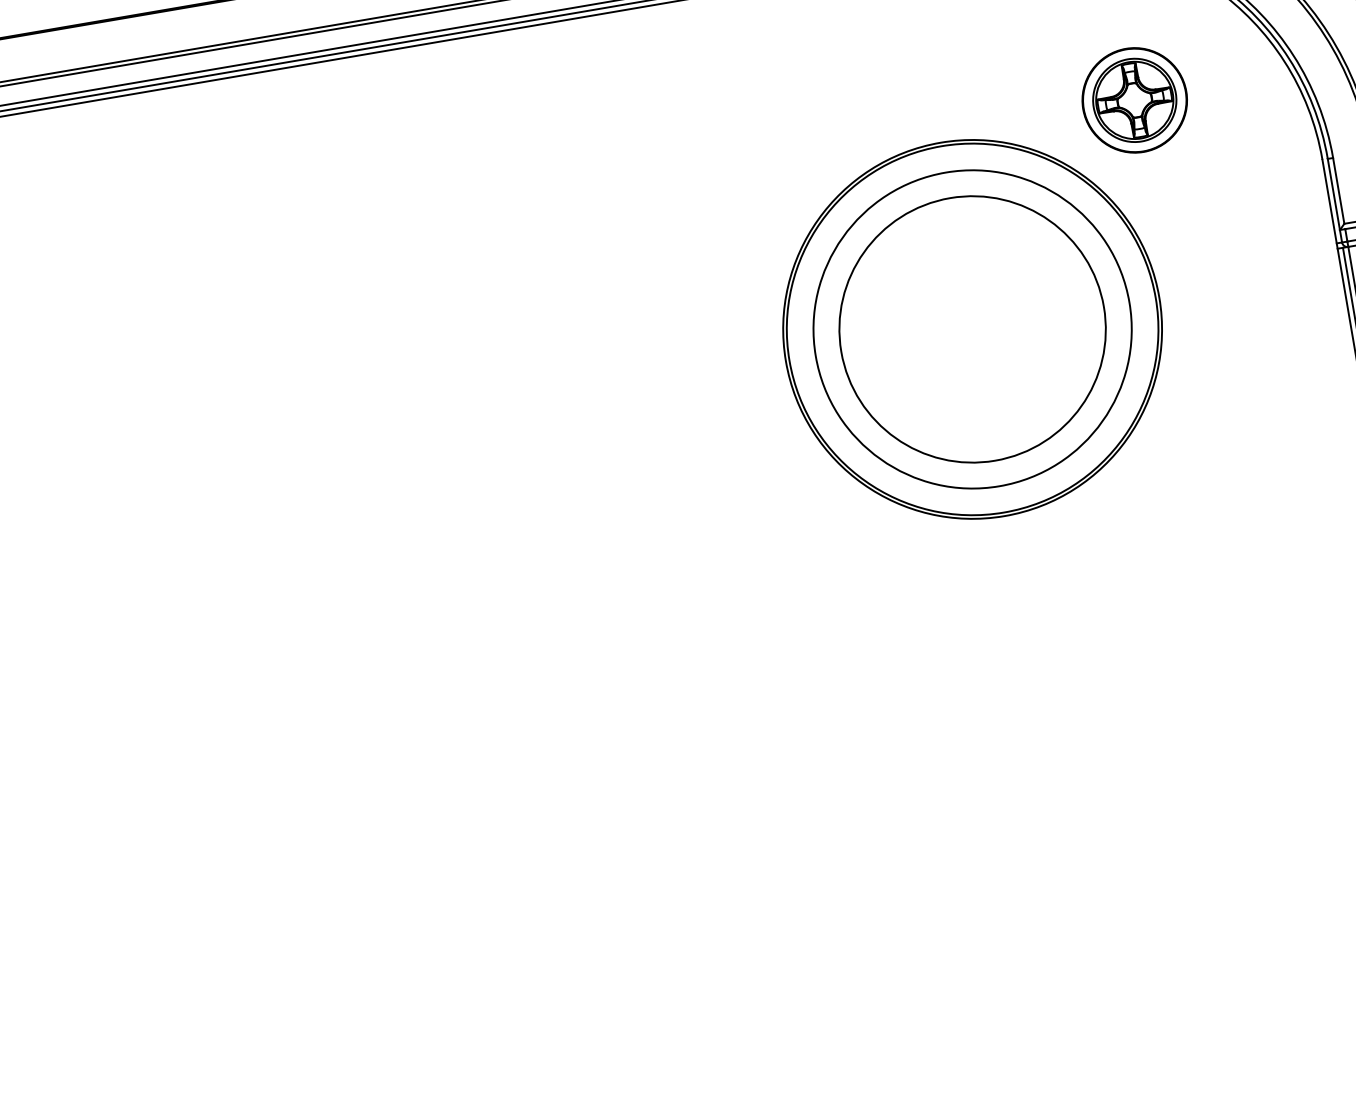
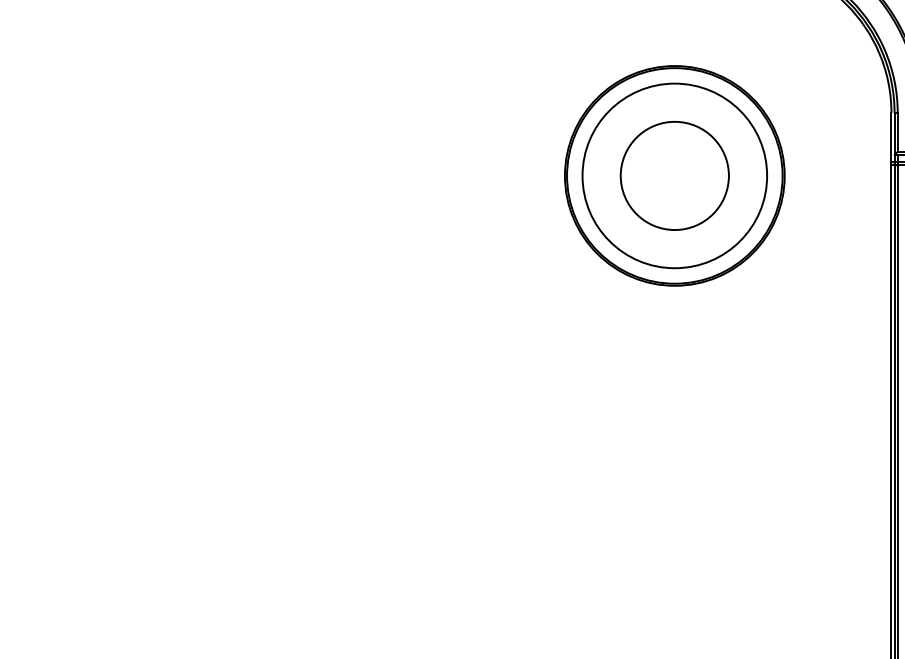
part: (1133, 99) -> (789, 60), removed
circle: (971, 328) -> (674, 175), size x0.7

